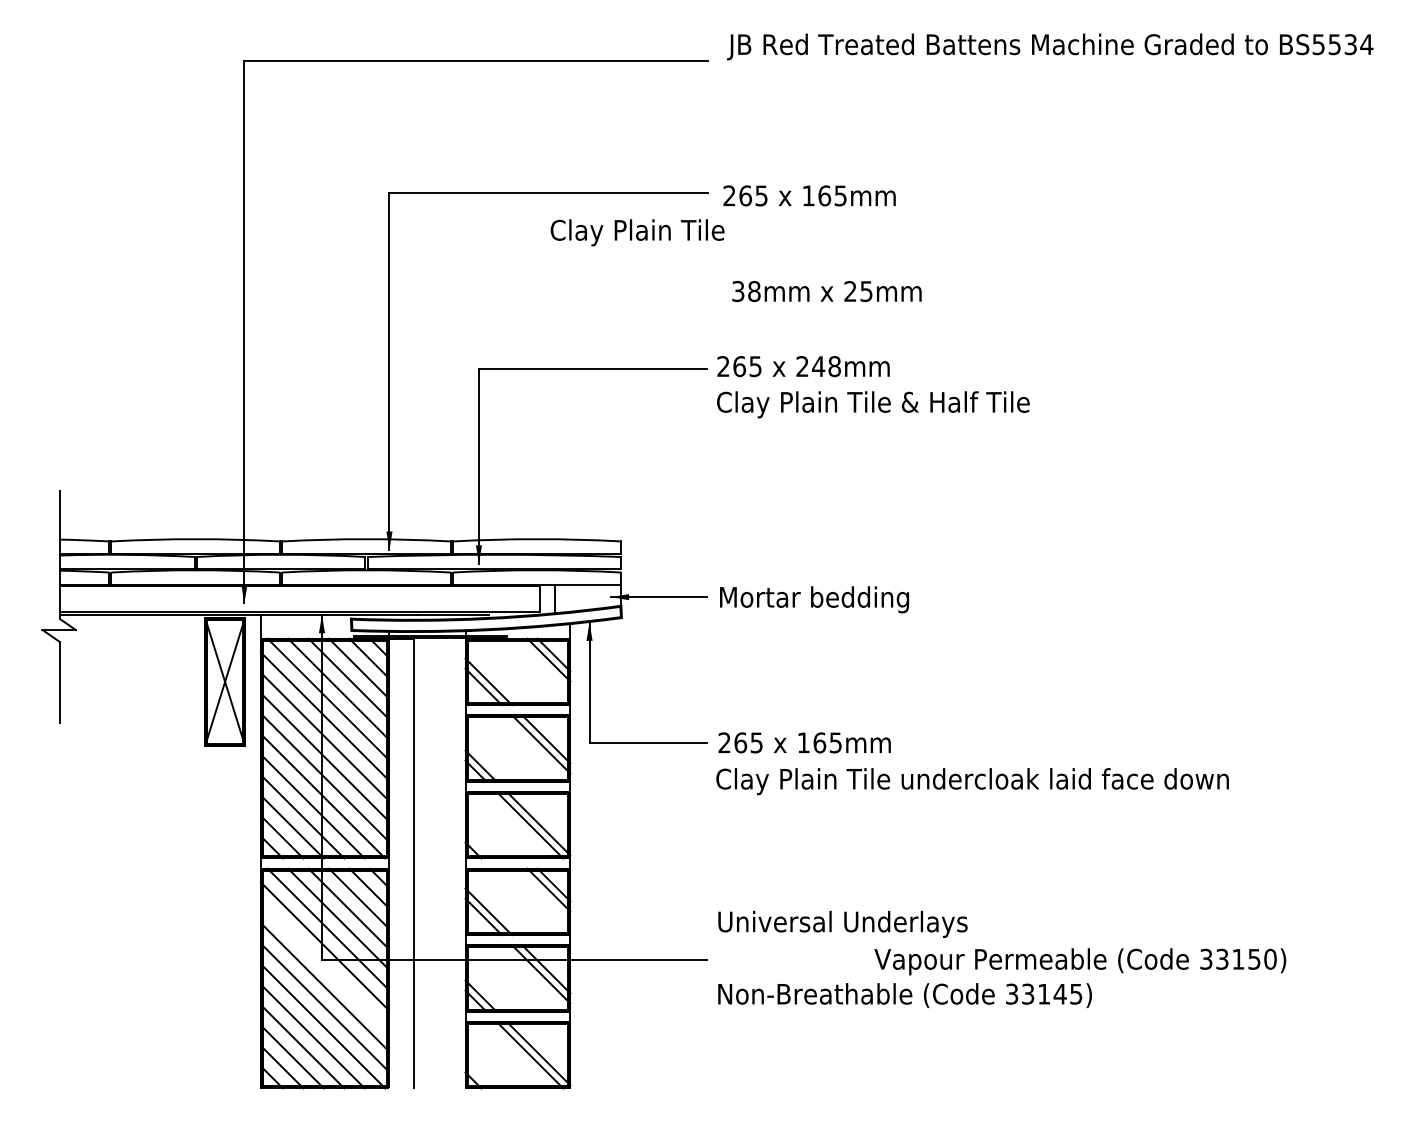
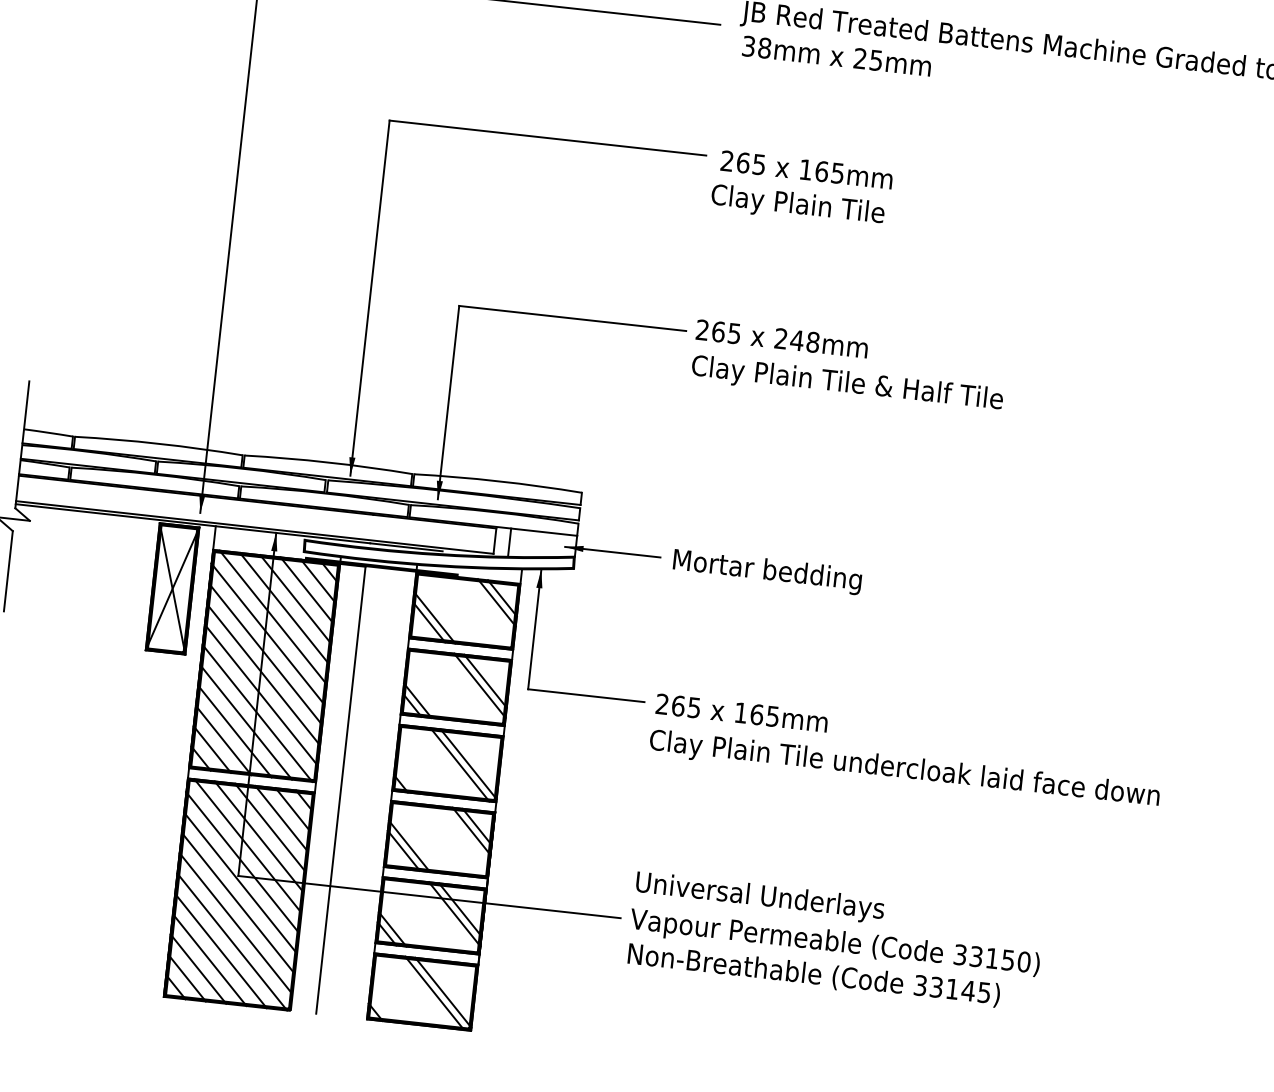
text: (637, 232) -> (797, 205), moved
text: (826, 291) -> (836, 56), moved
text: (1080, 961) -> (835, 943), moved
line: (324, 966) -> (240, 882), added

